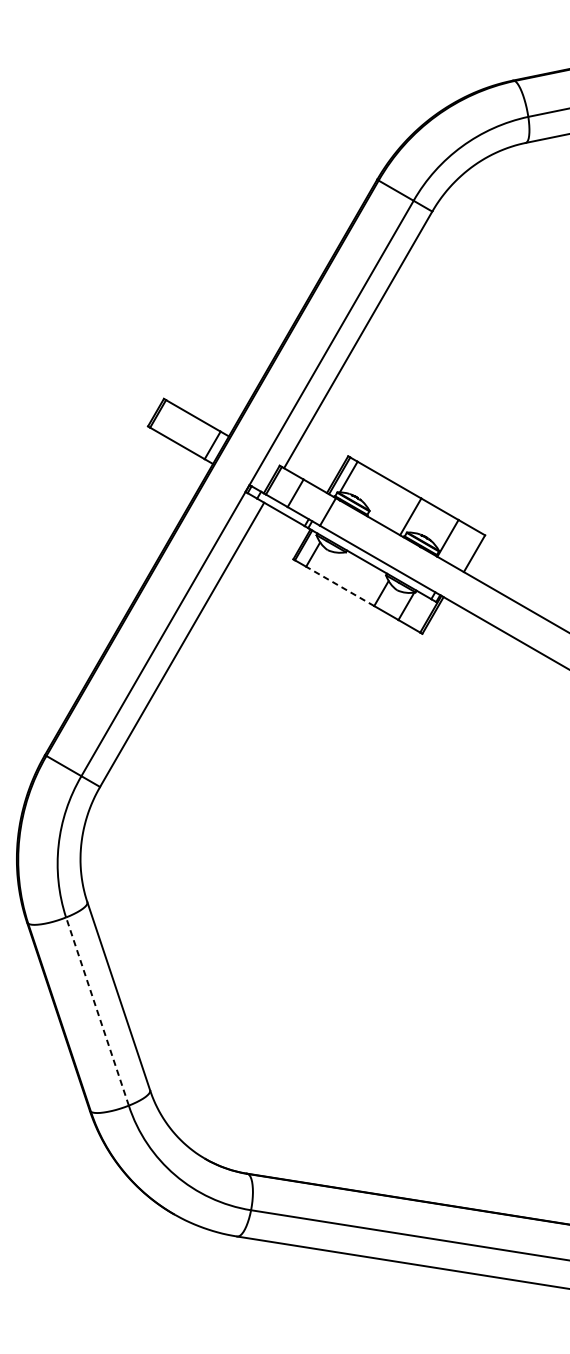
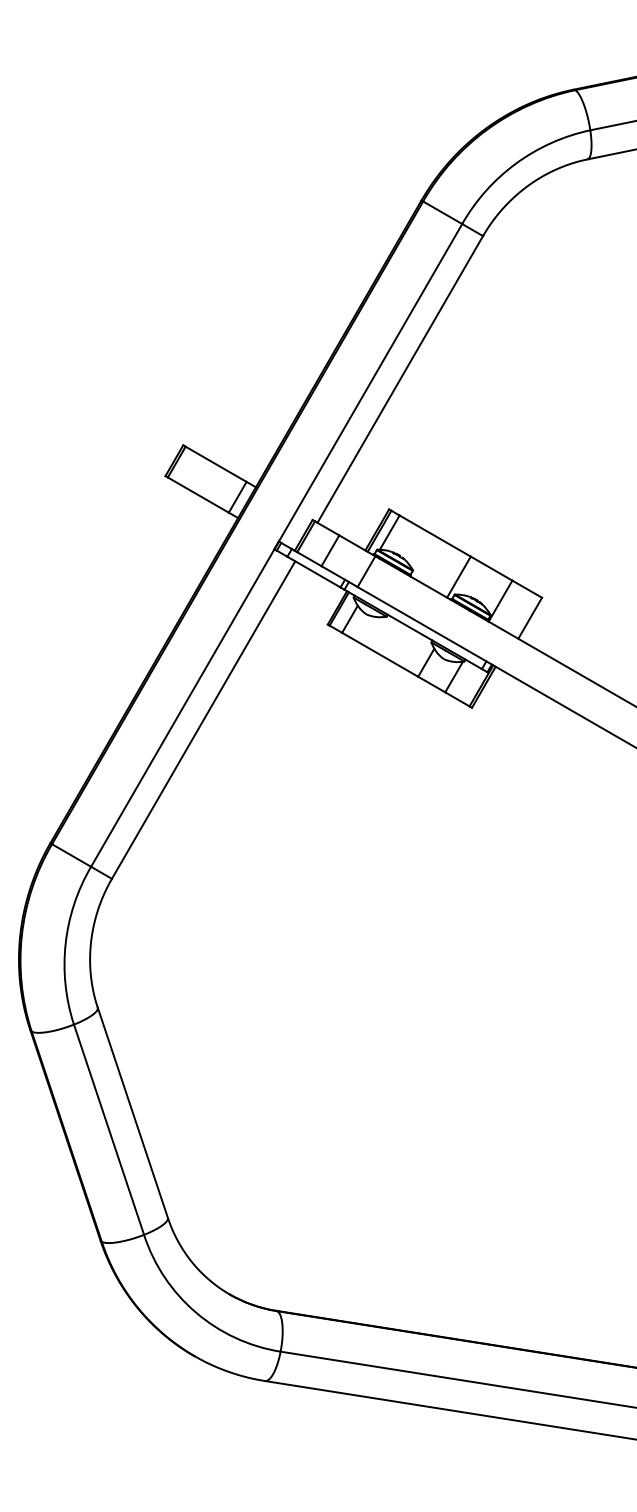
line: (340, 586) -> (380, 654), dashed -> solid
line: (97, 1011) -> (109, 1129), dashed -> solid

